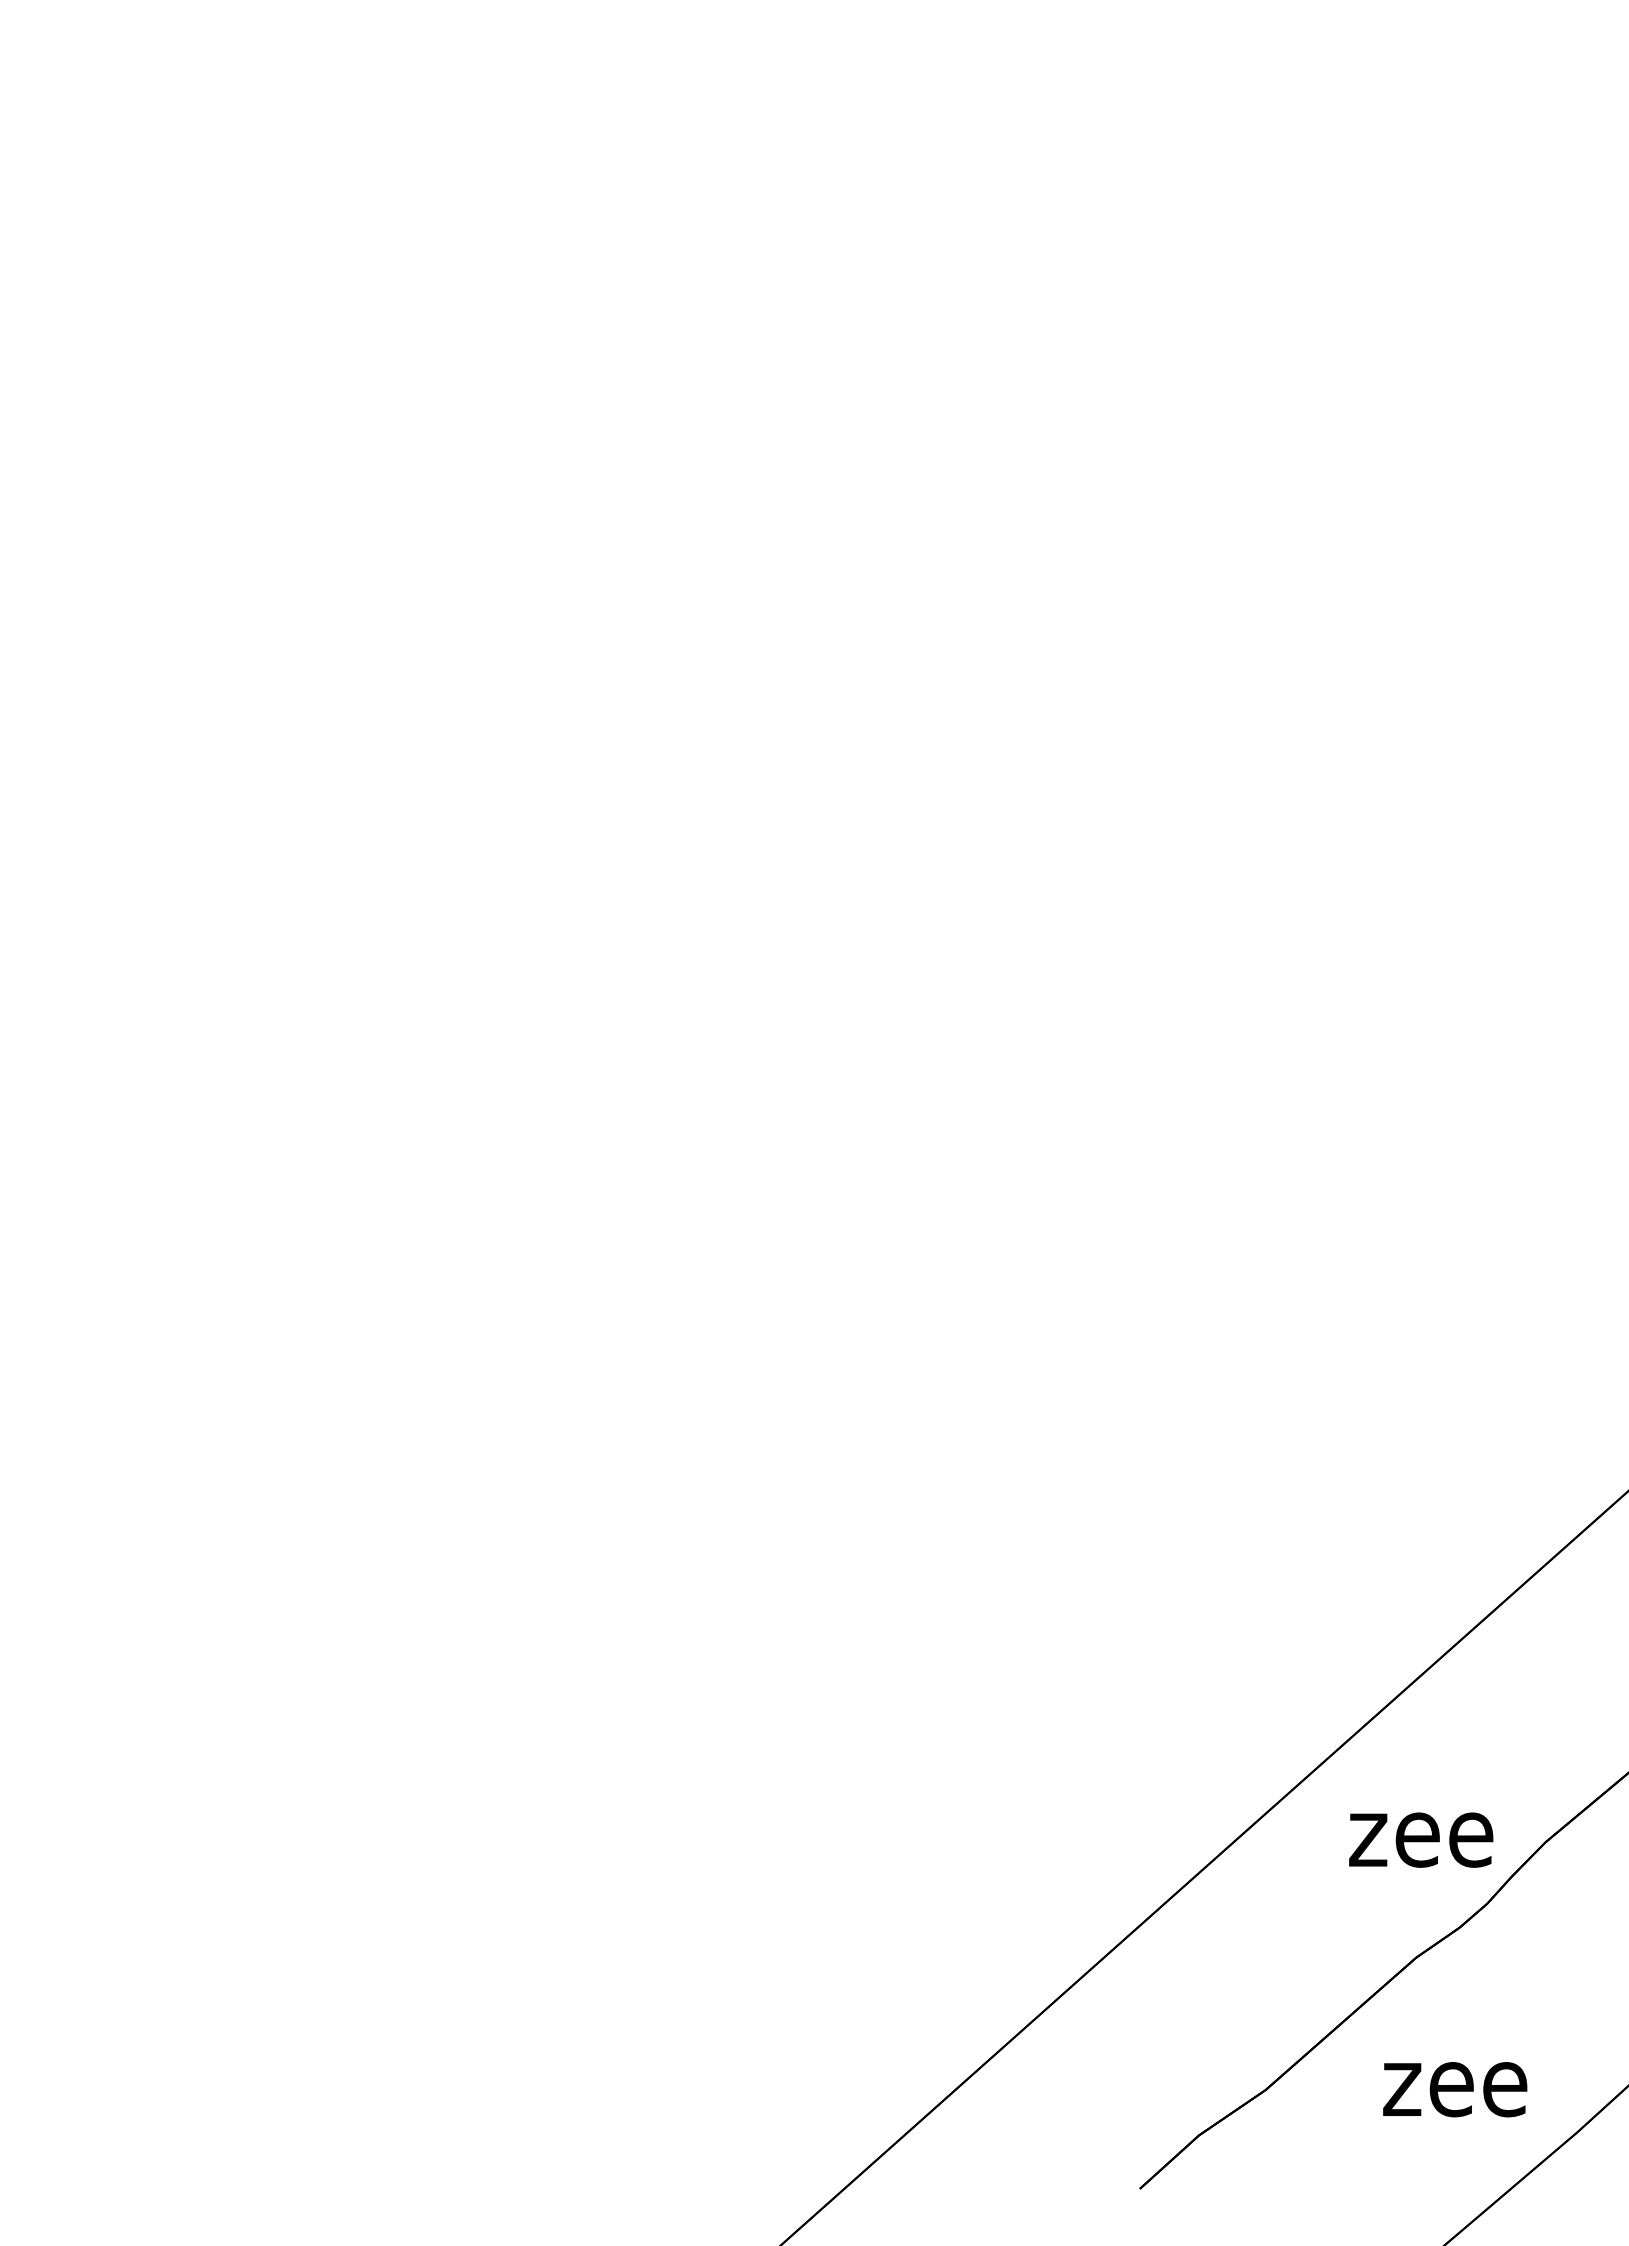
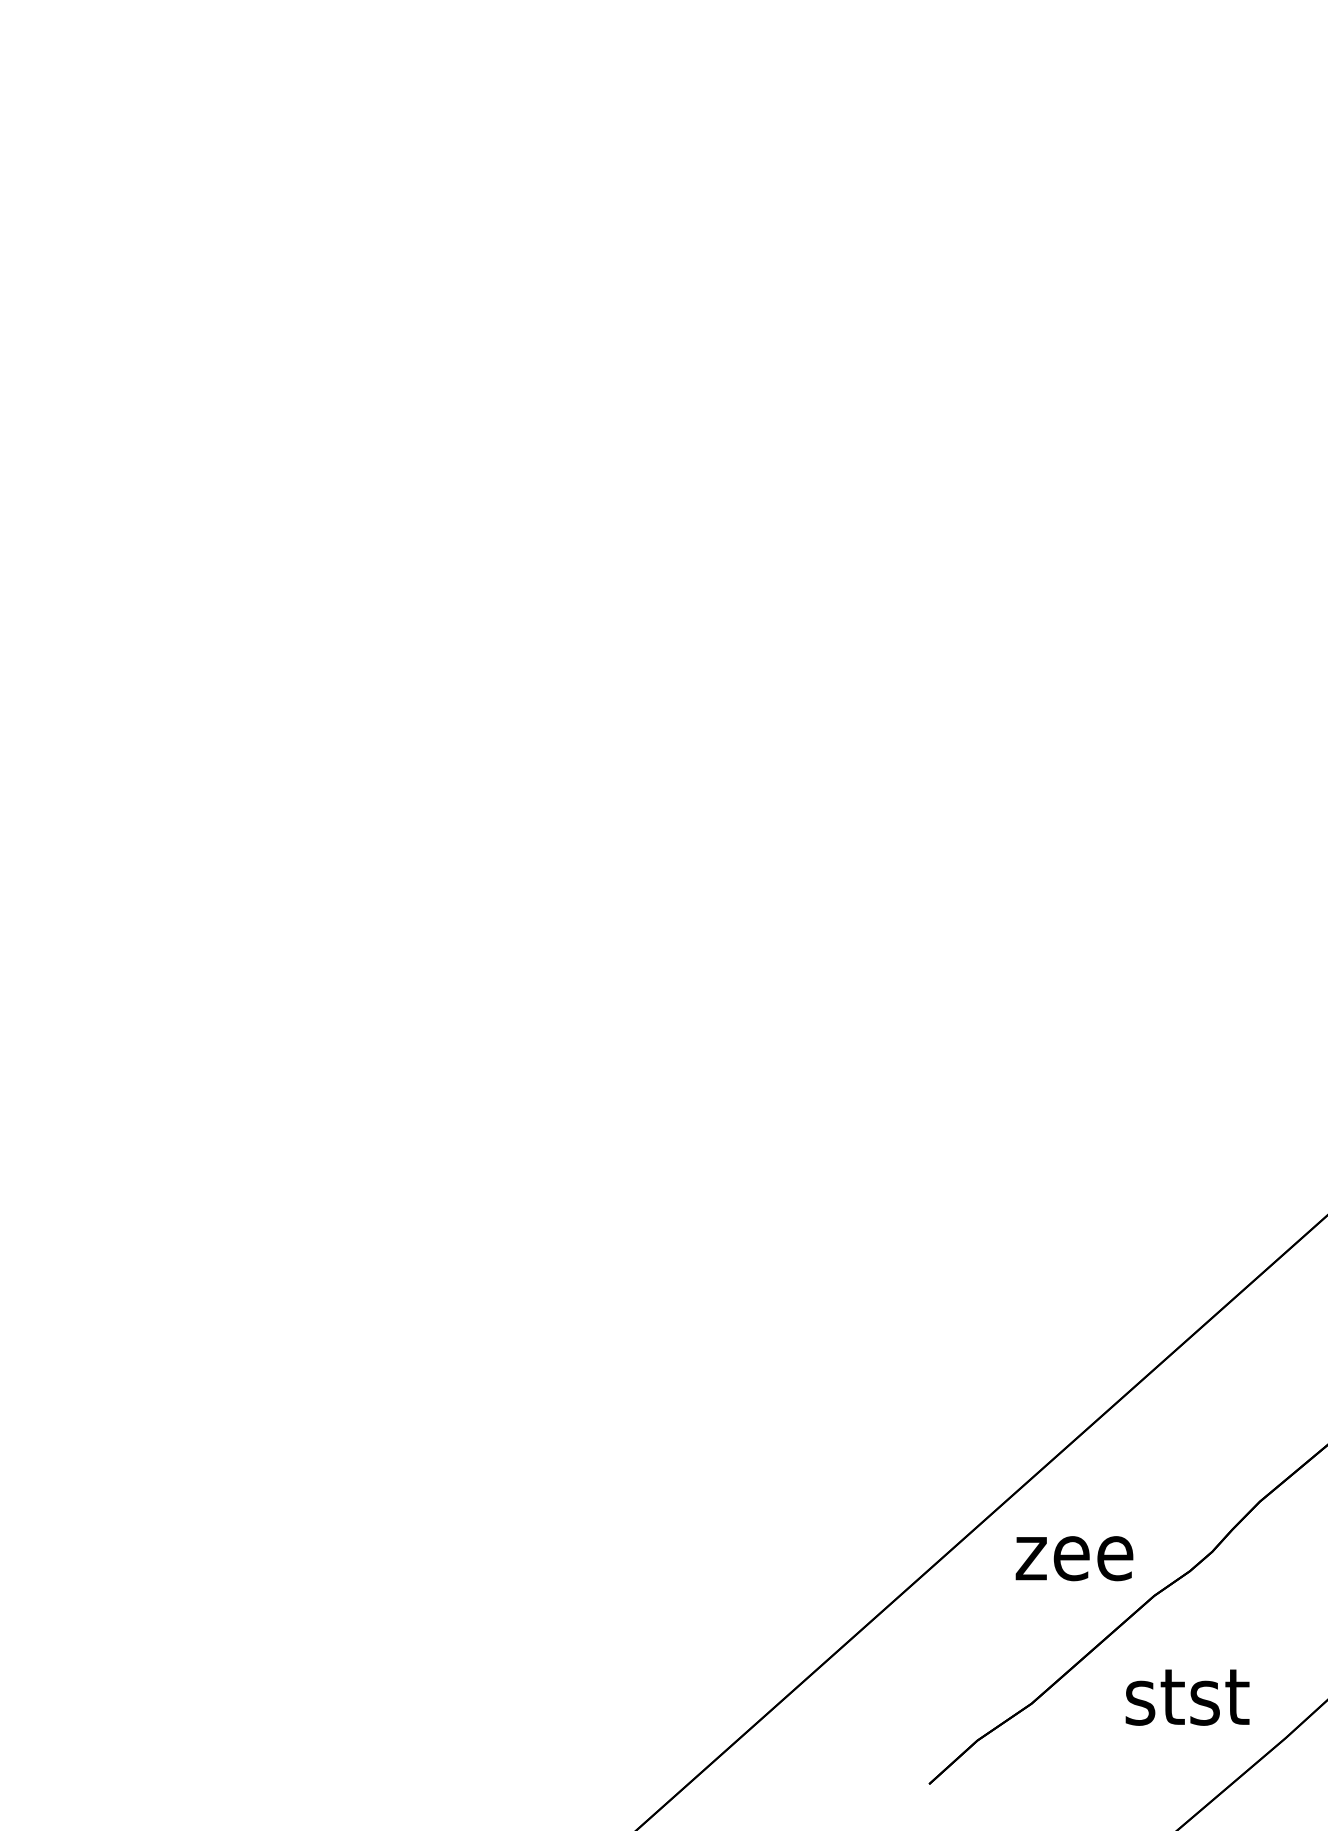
text: (1421, 1839) -> (1074, 1558), moved
text: (1456, 2082) -> (1187, 1697), zee -> stst

